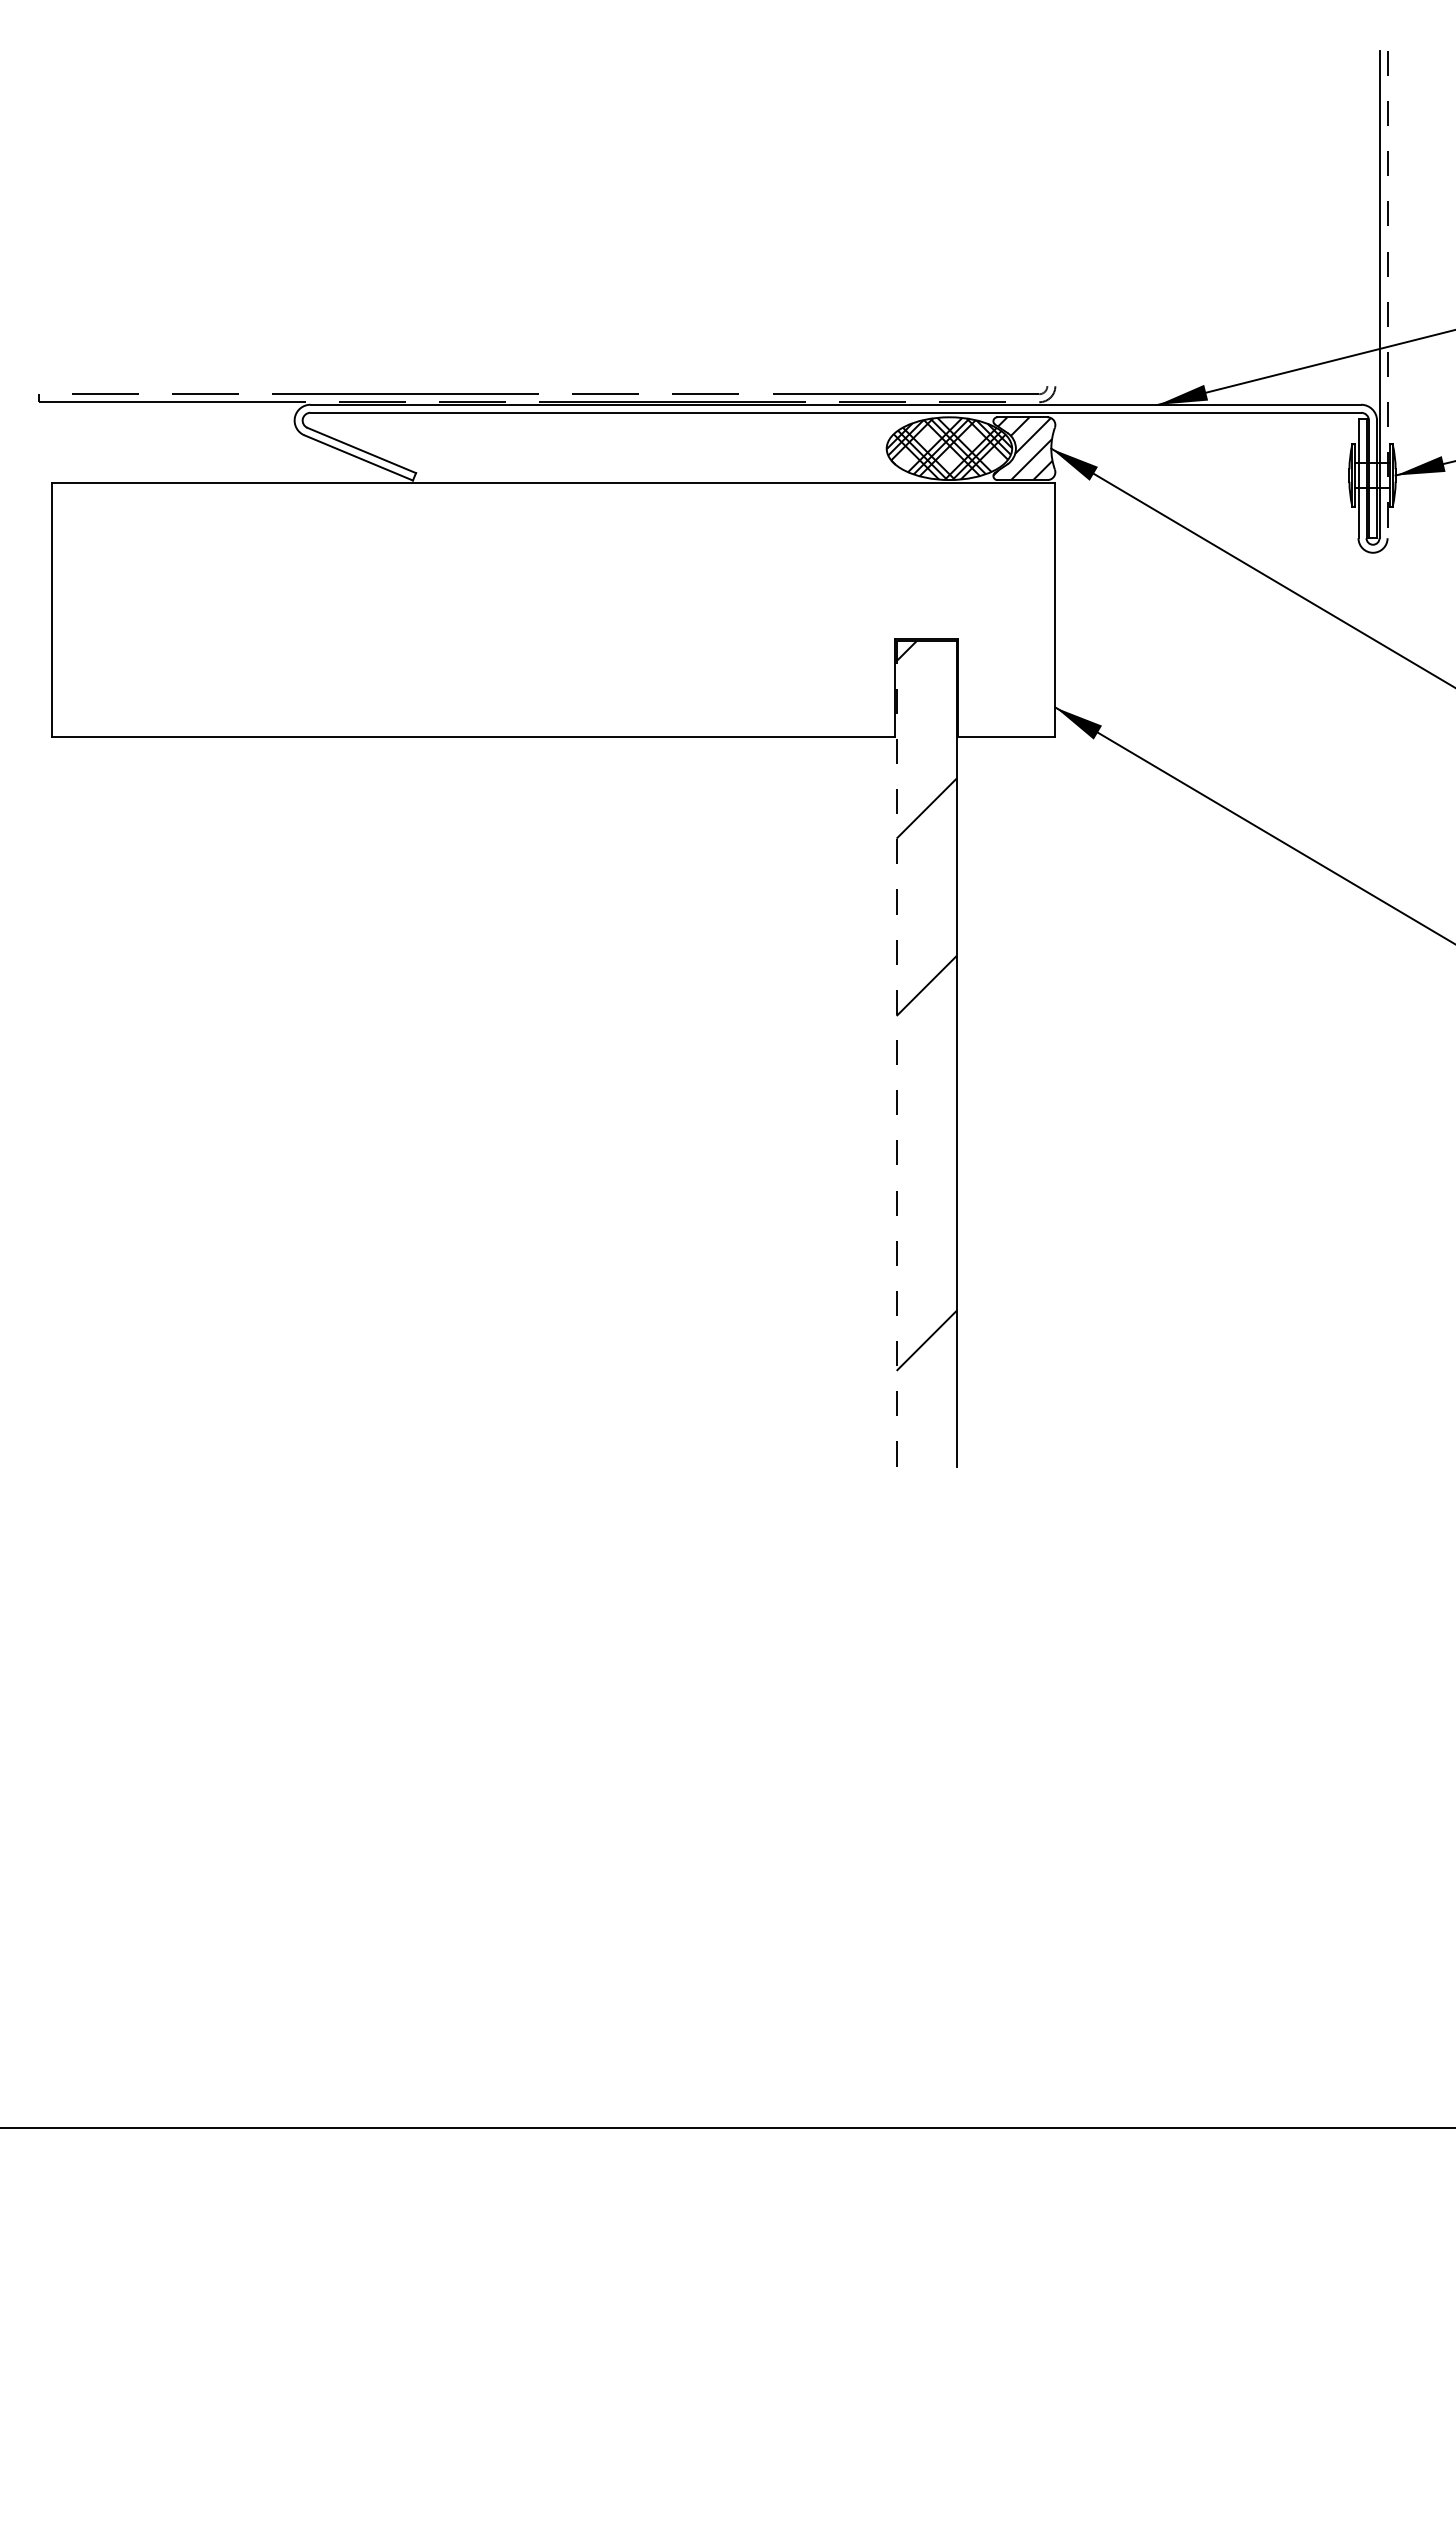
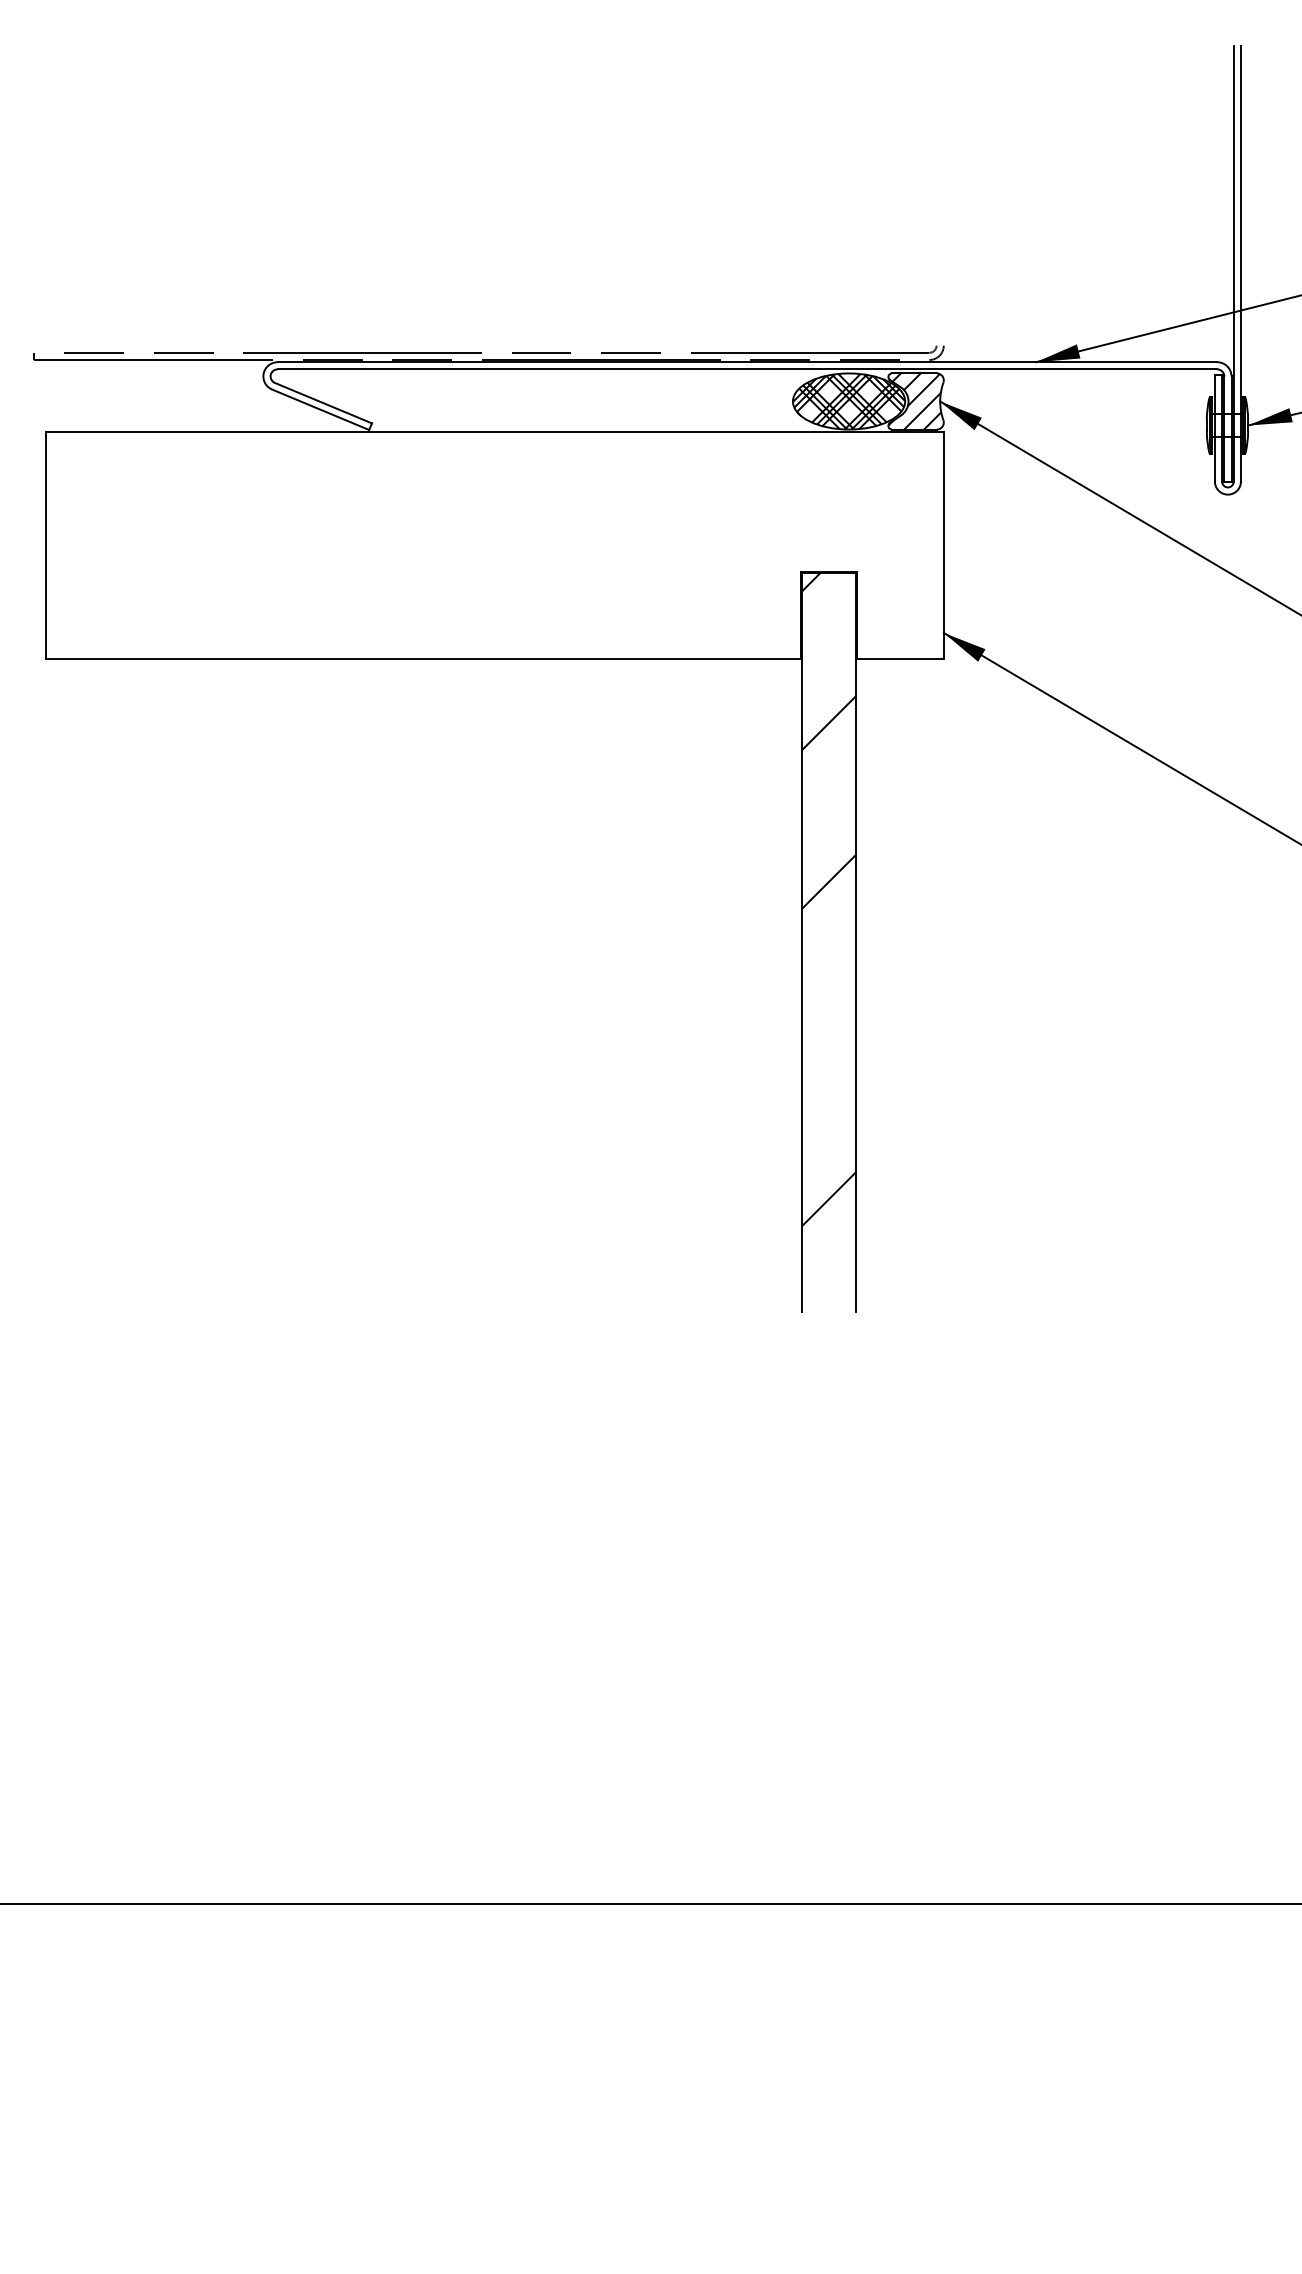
line: (1387, 294) -> (1240, 263), dashed -> solid
line: (896, 1053) -> (801, 942), dashed -> solid

